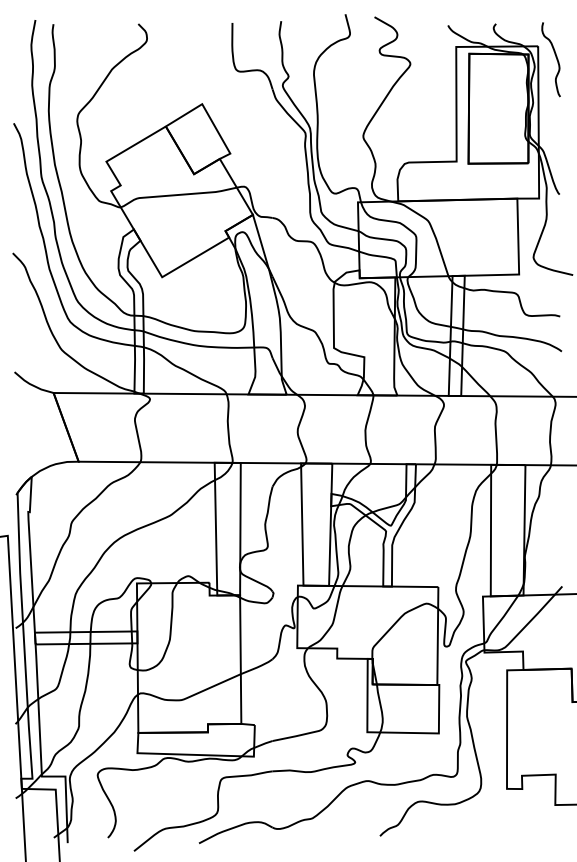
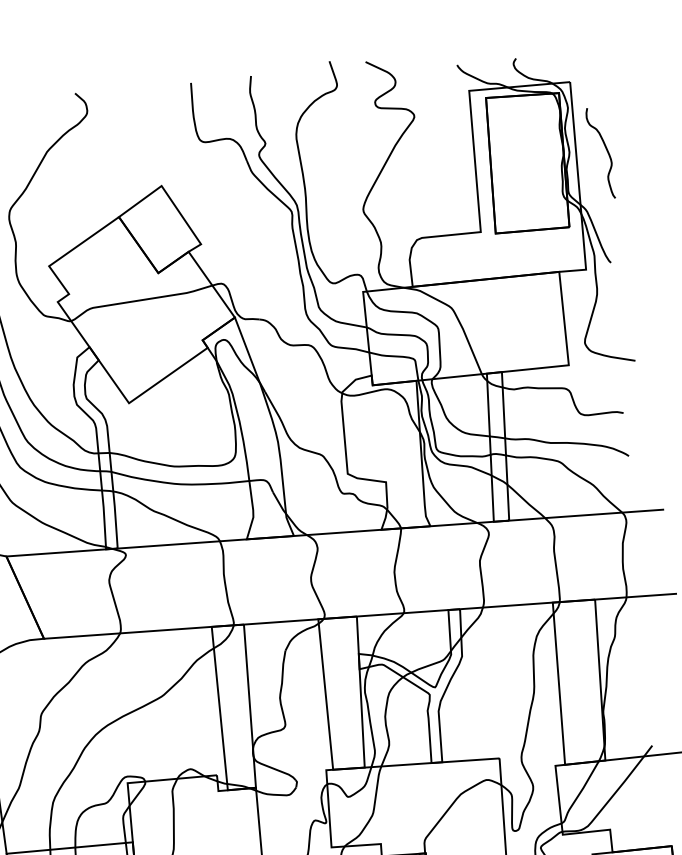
curve: (555, 57) -> (605, 150), moved

